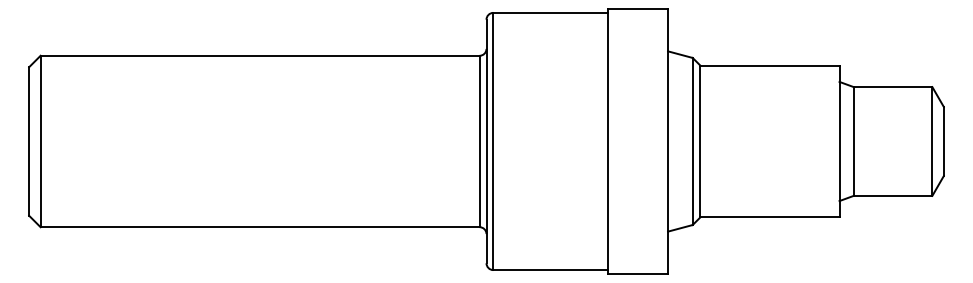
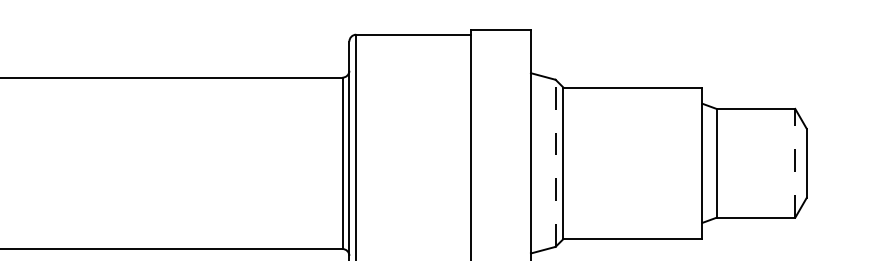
line: (692, 141) -> (555, 163), solid -> dashed
line: (932, 141) -> (795, 163), solid -> dashed

